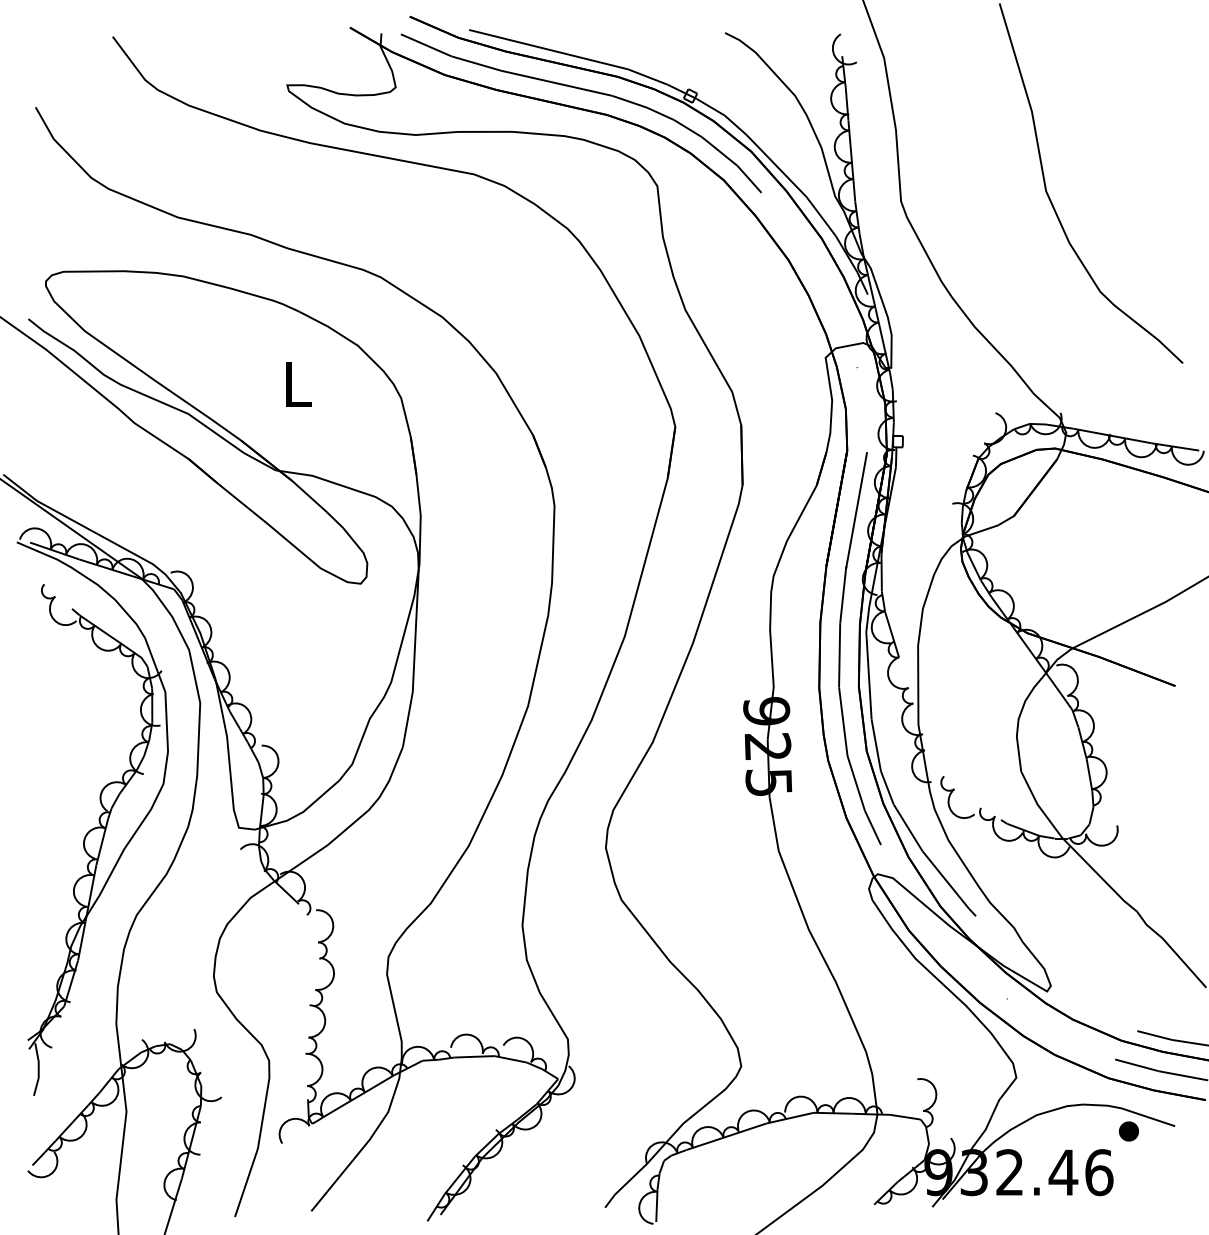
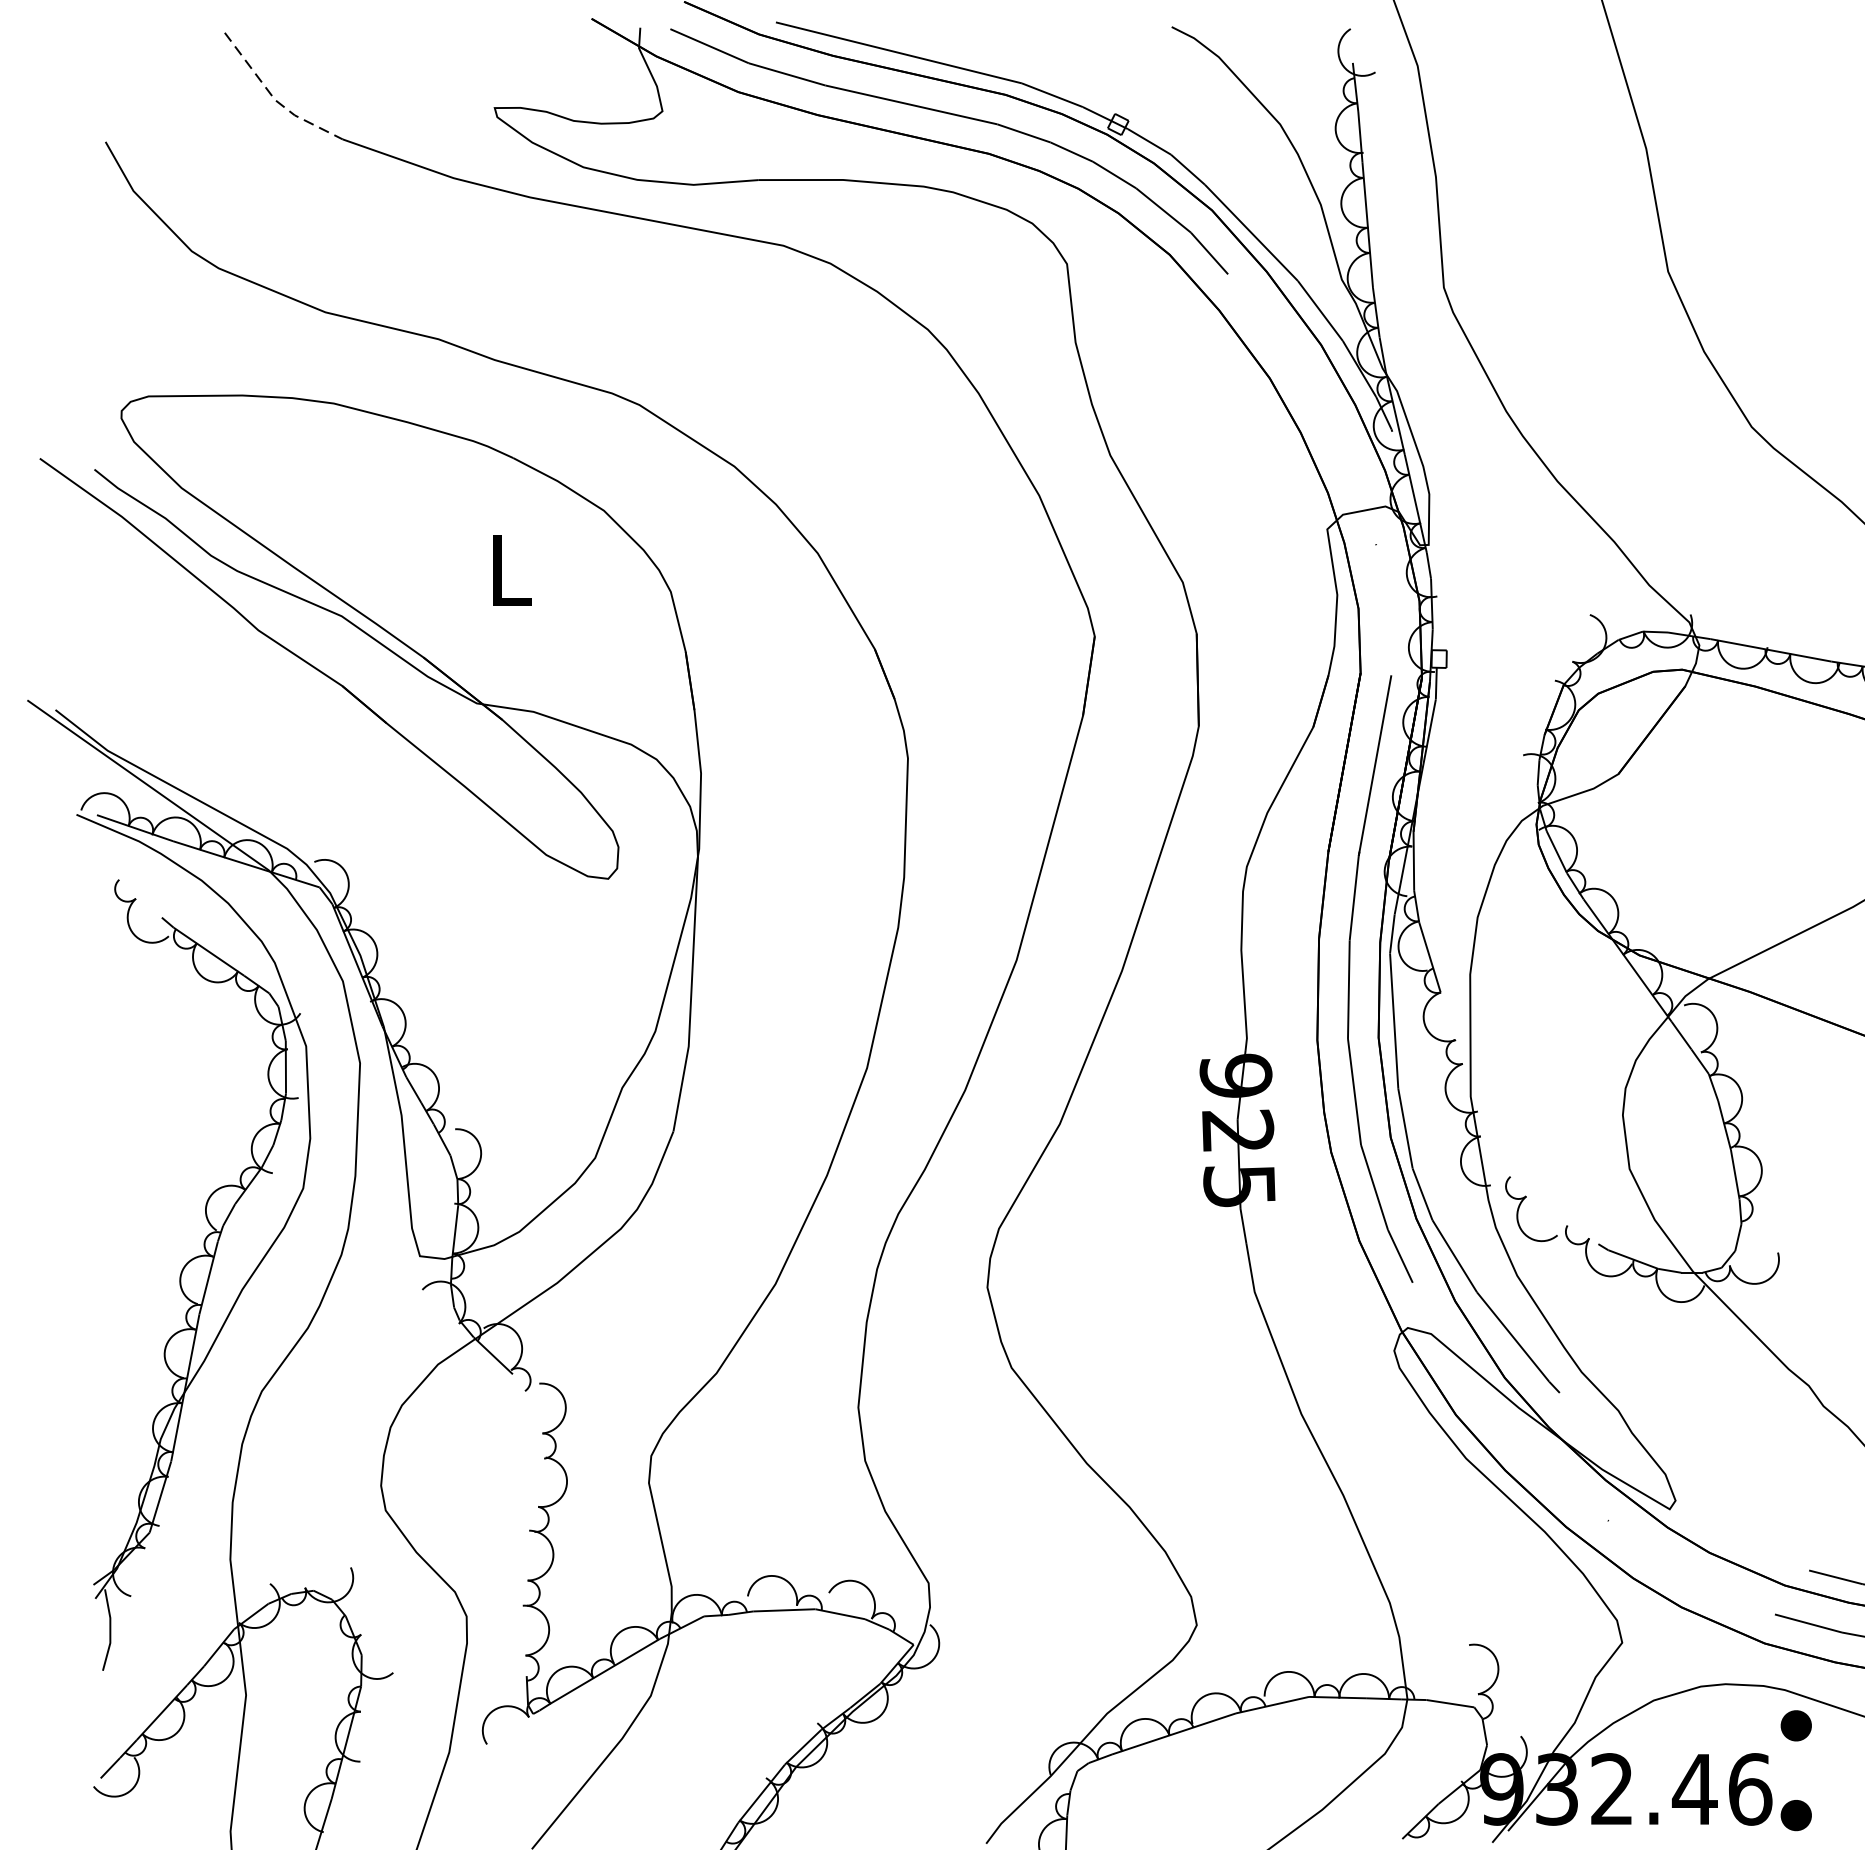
line: (145, 80) -> (275, 100), solid -> dashed
part: (1128, 1189) -> (1795, 1815), added

